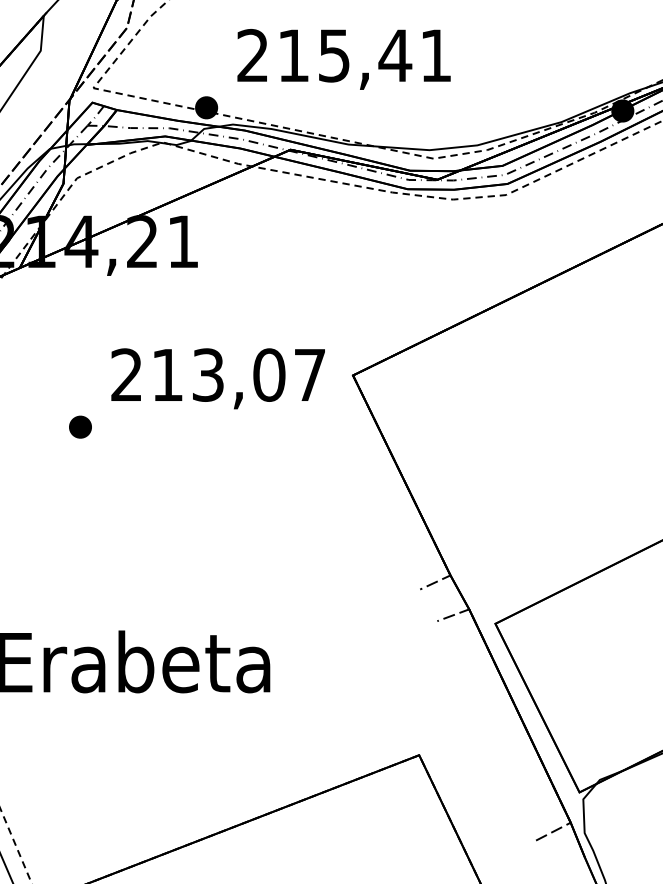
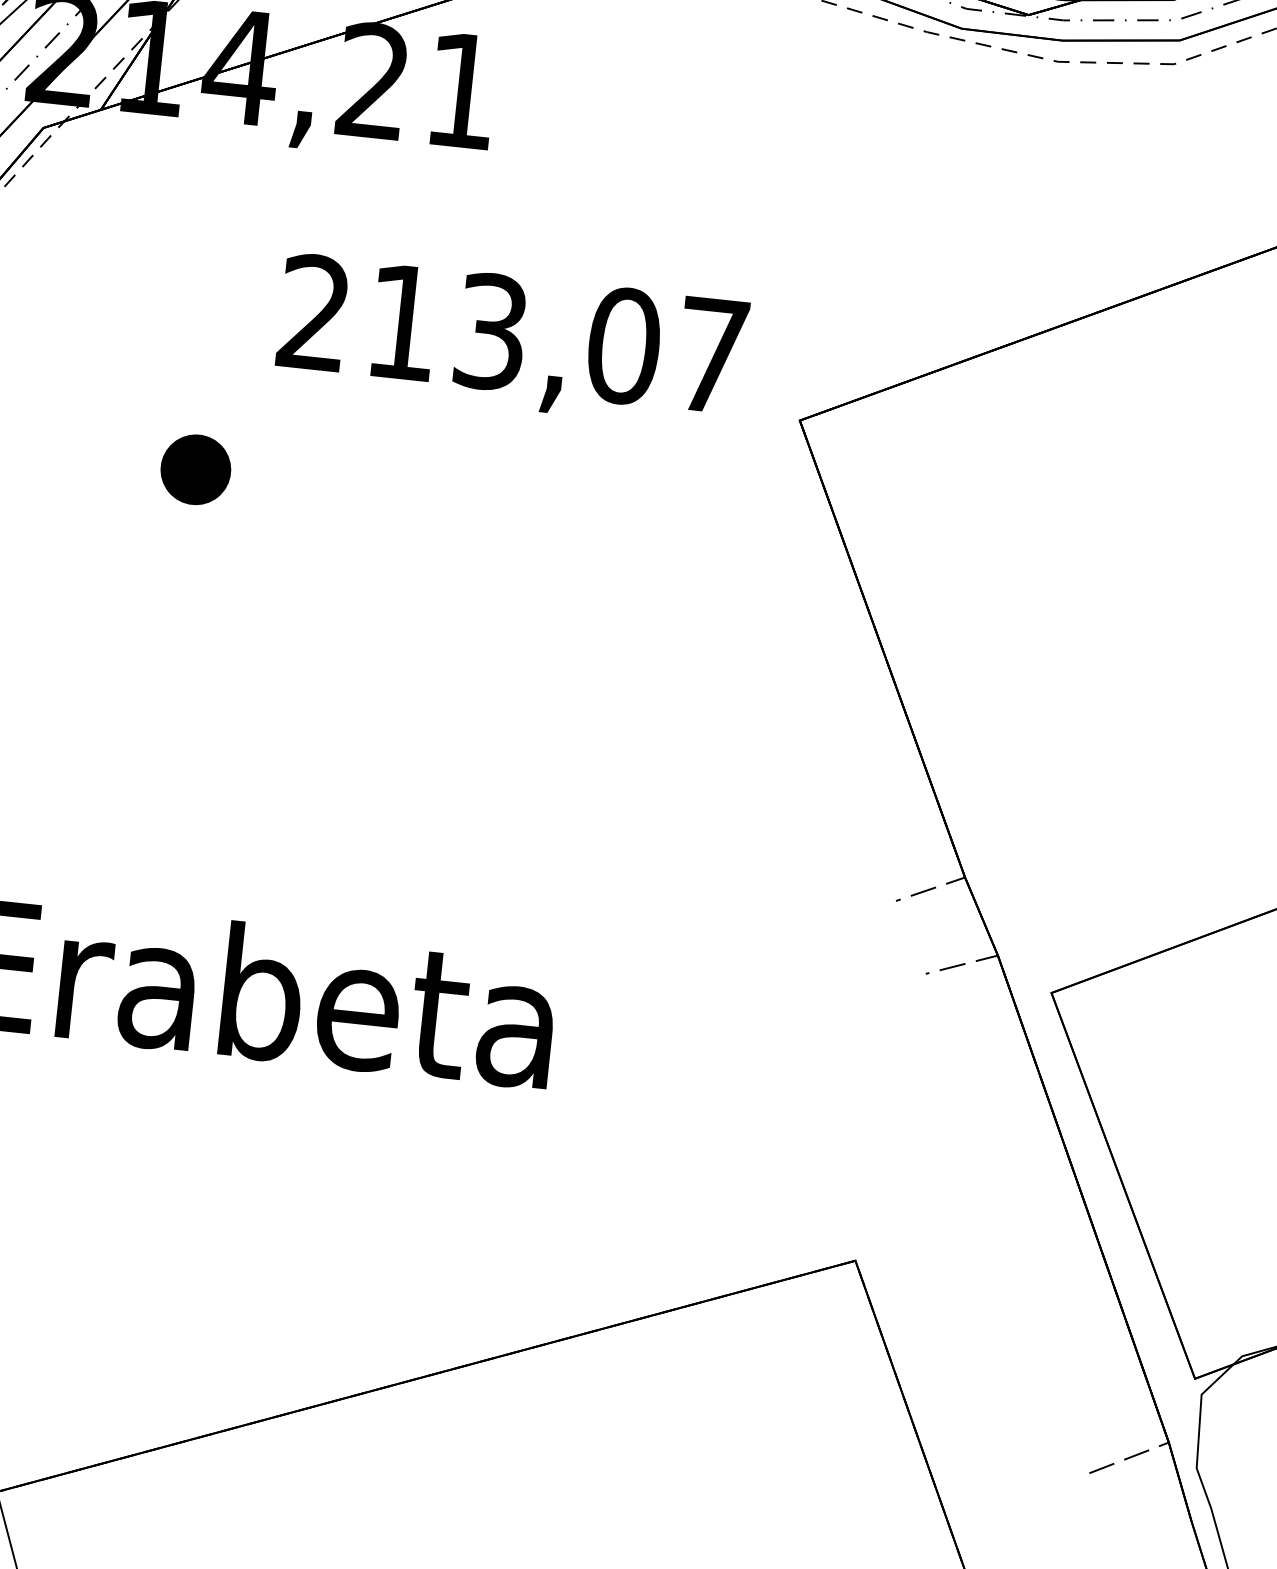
text: (217, 378) -> (510, 341), moved
part: (80, 426) -> (196, 468), size x1.4

